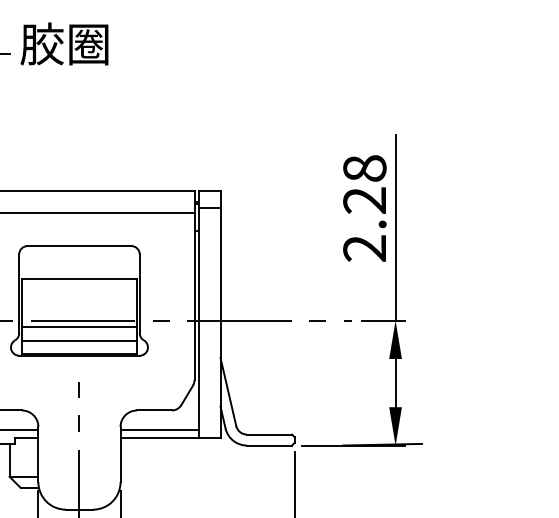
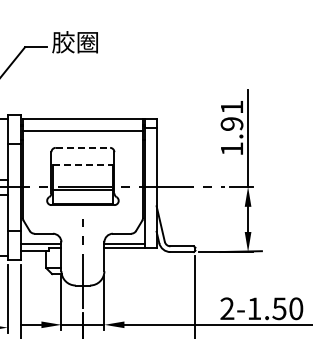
text: (363, 207) -> (231, 127), 2.28 -> 1.91
line: (80, 245) -> (83, 147), solid -> dashed
line: (80, 279) -> (83, 165), solid -> dashed
line: (78, 341) -> (82, 197), removed

